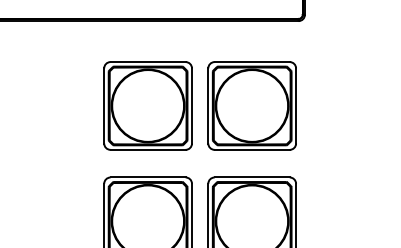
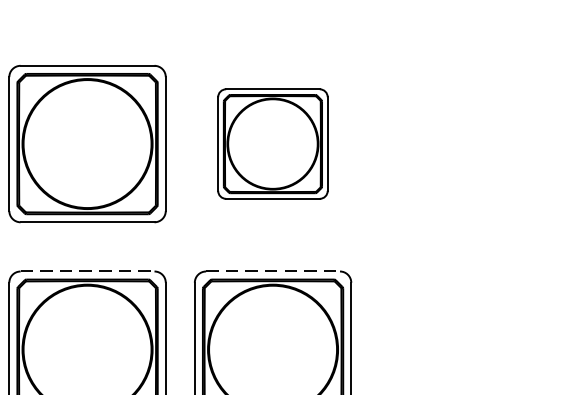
part: (251, 105) -> (271, 143), size x0.7
line: (148, 177) -> (88, 271), solid -> dashed
line: (252, 177) -> (273, 271), solid -> dashed

